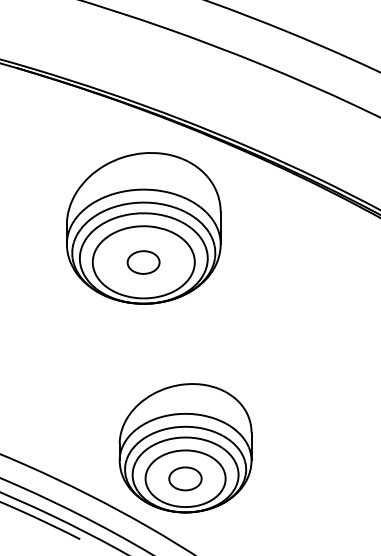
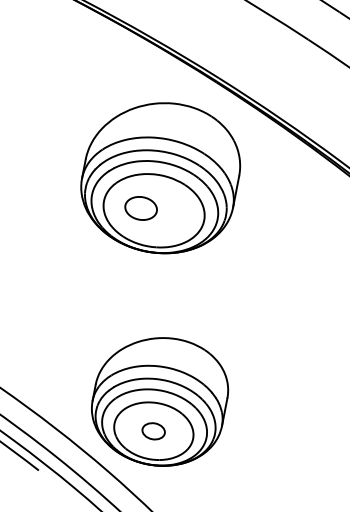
part: (143, 262) -> (141, 208), moved
part: (185, 478) -> (153, 430), size x0.7

